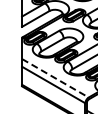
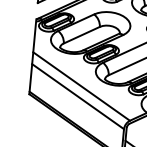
line: (55, 78) -> (81, 86), dashed -> solid

